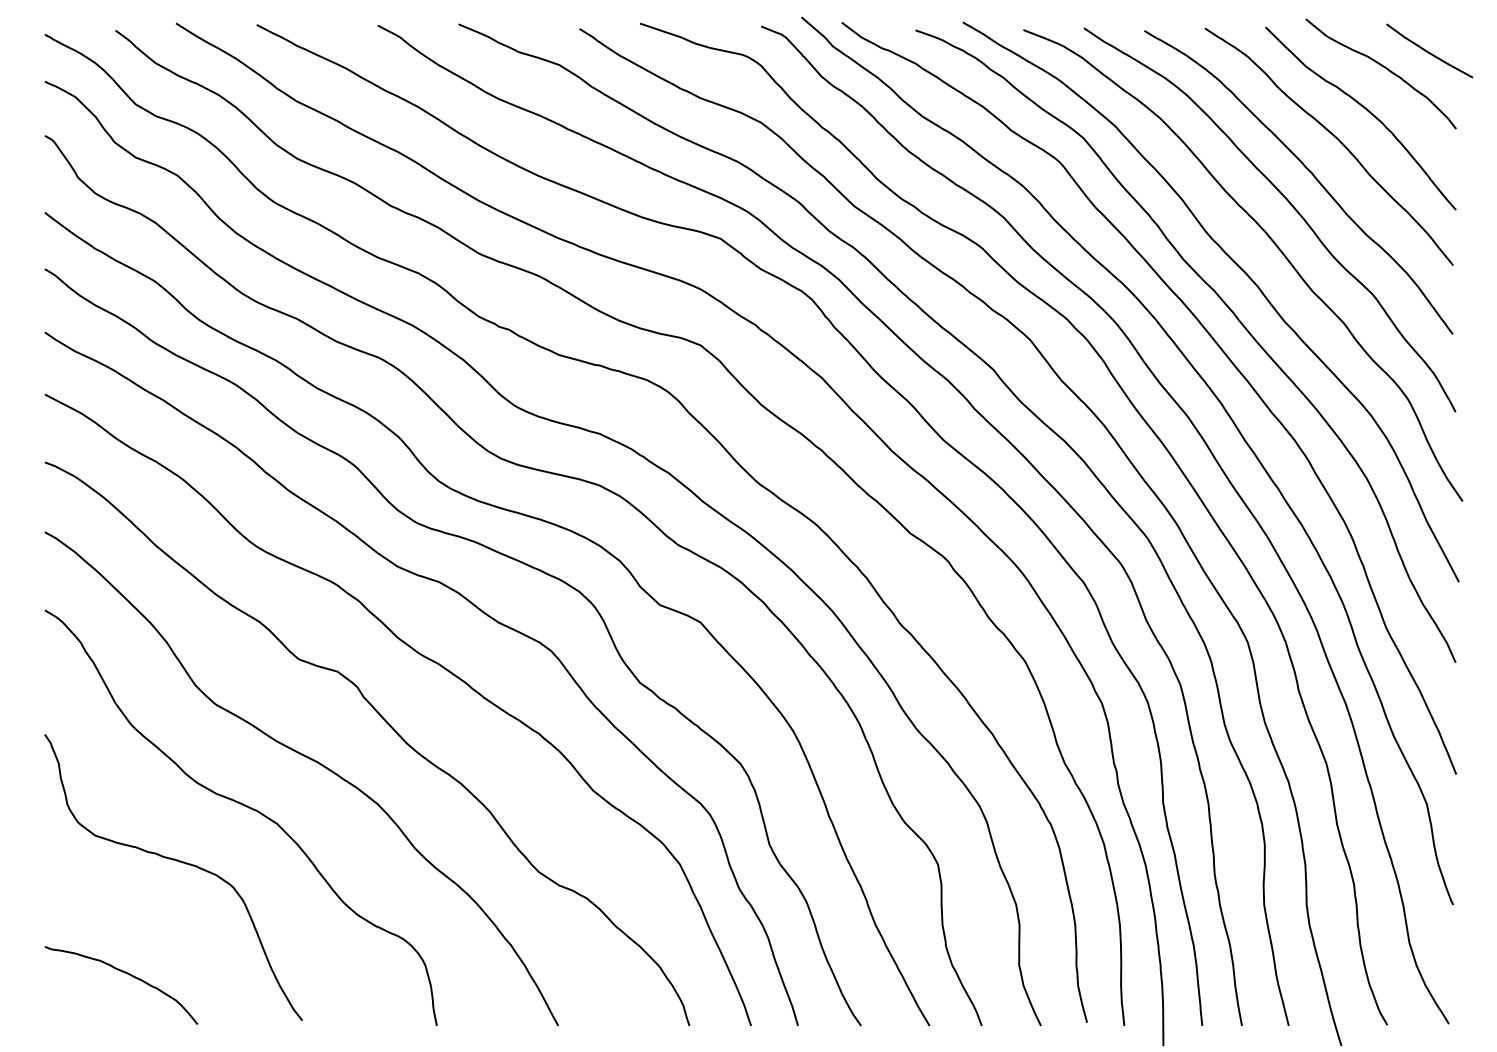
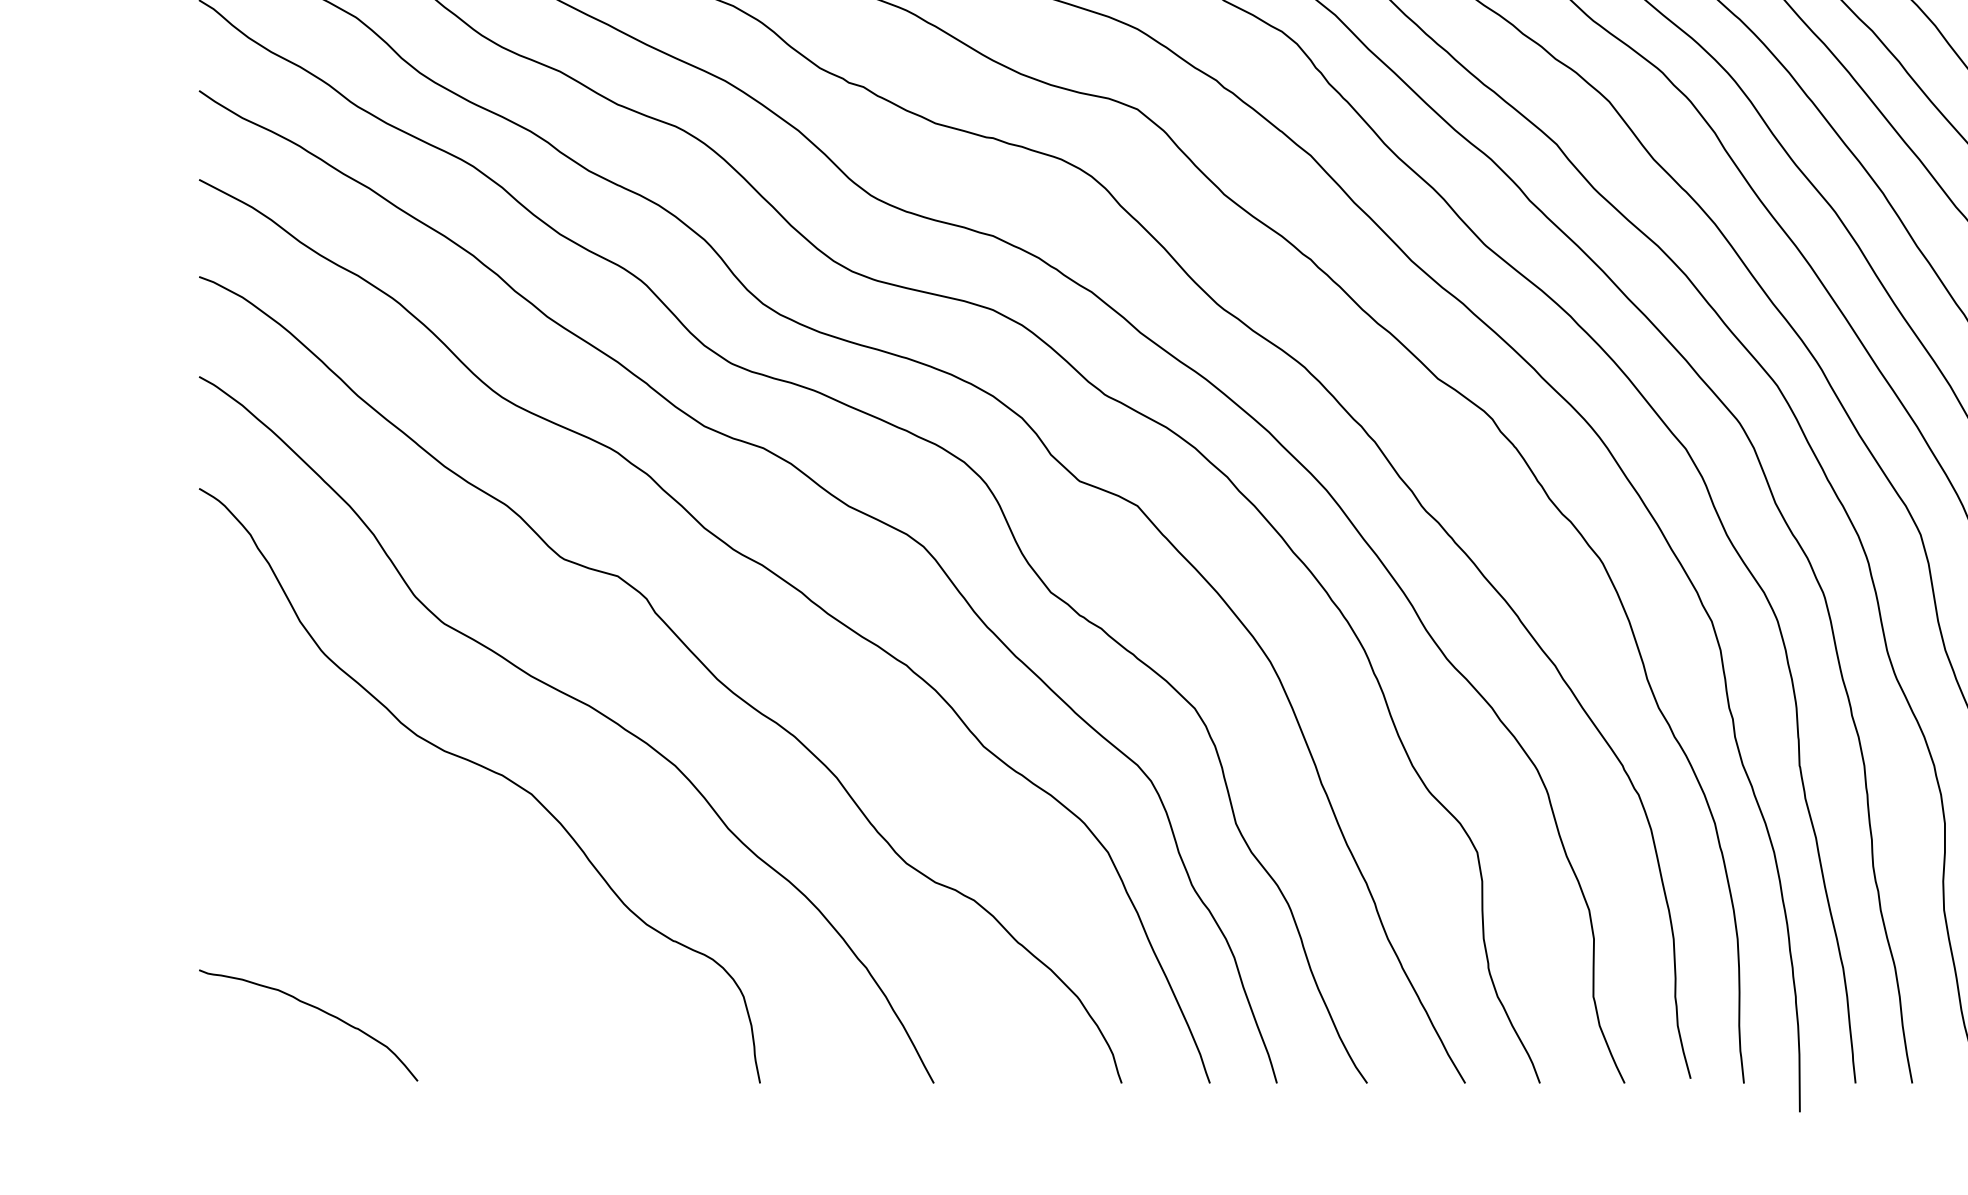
curve: (179, 862) -> (391, 849), removed

